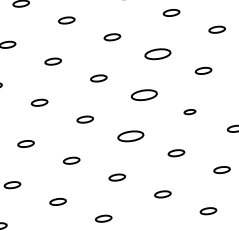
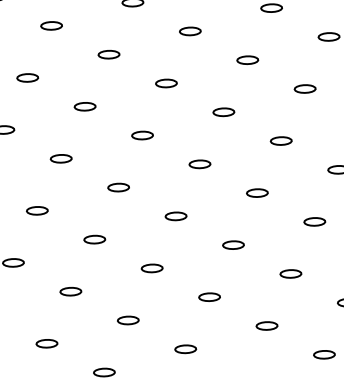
part: (157, 53) -> (247, 59), size x0.62
part: (144, 95) -> (223, 112), size x0.62
part: (189, 111) -> (280, 140), size x1.43
part: (130, 136) -> (199, 164), size x0.62

